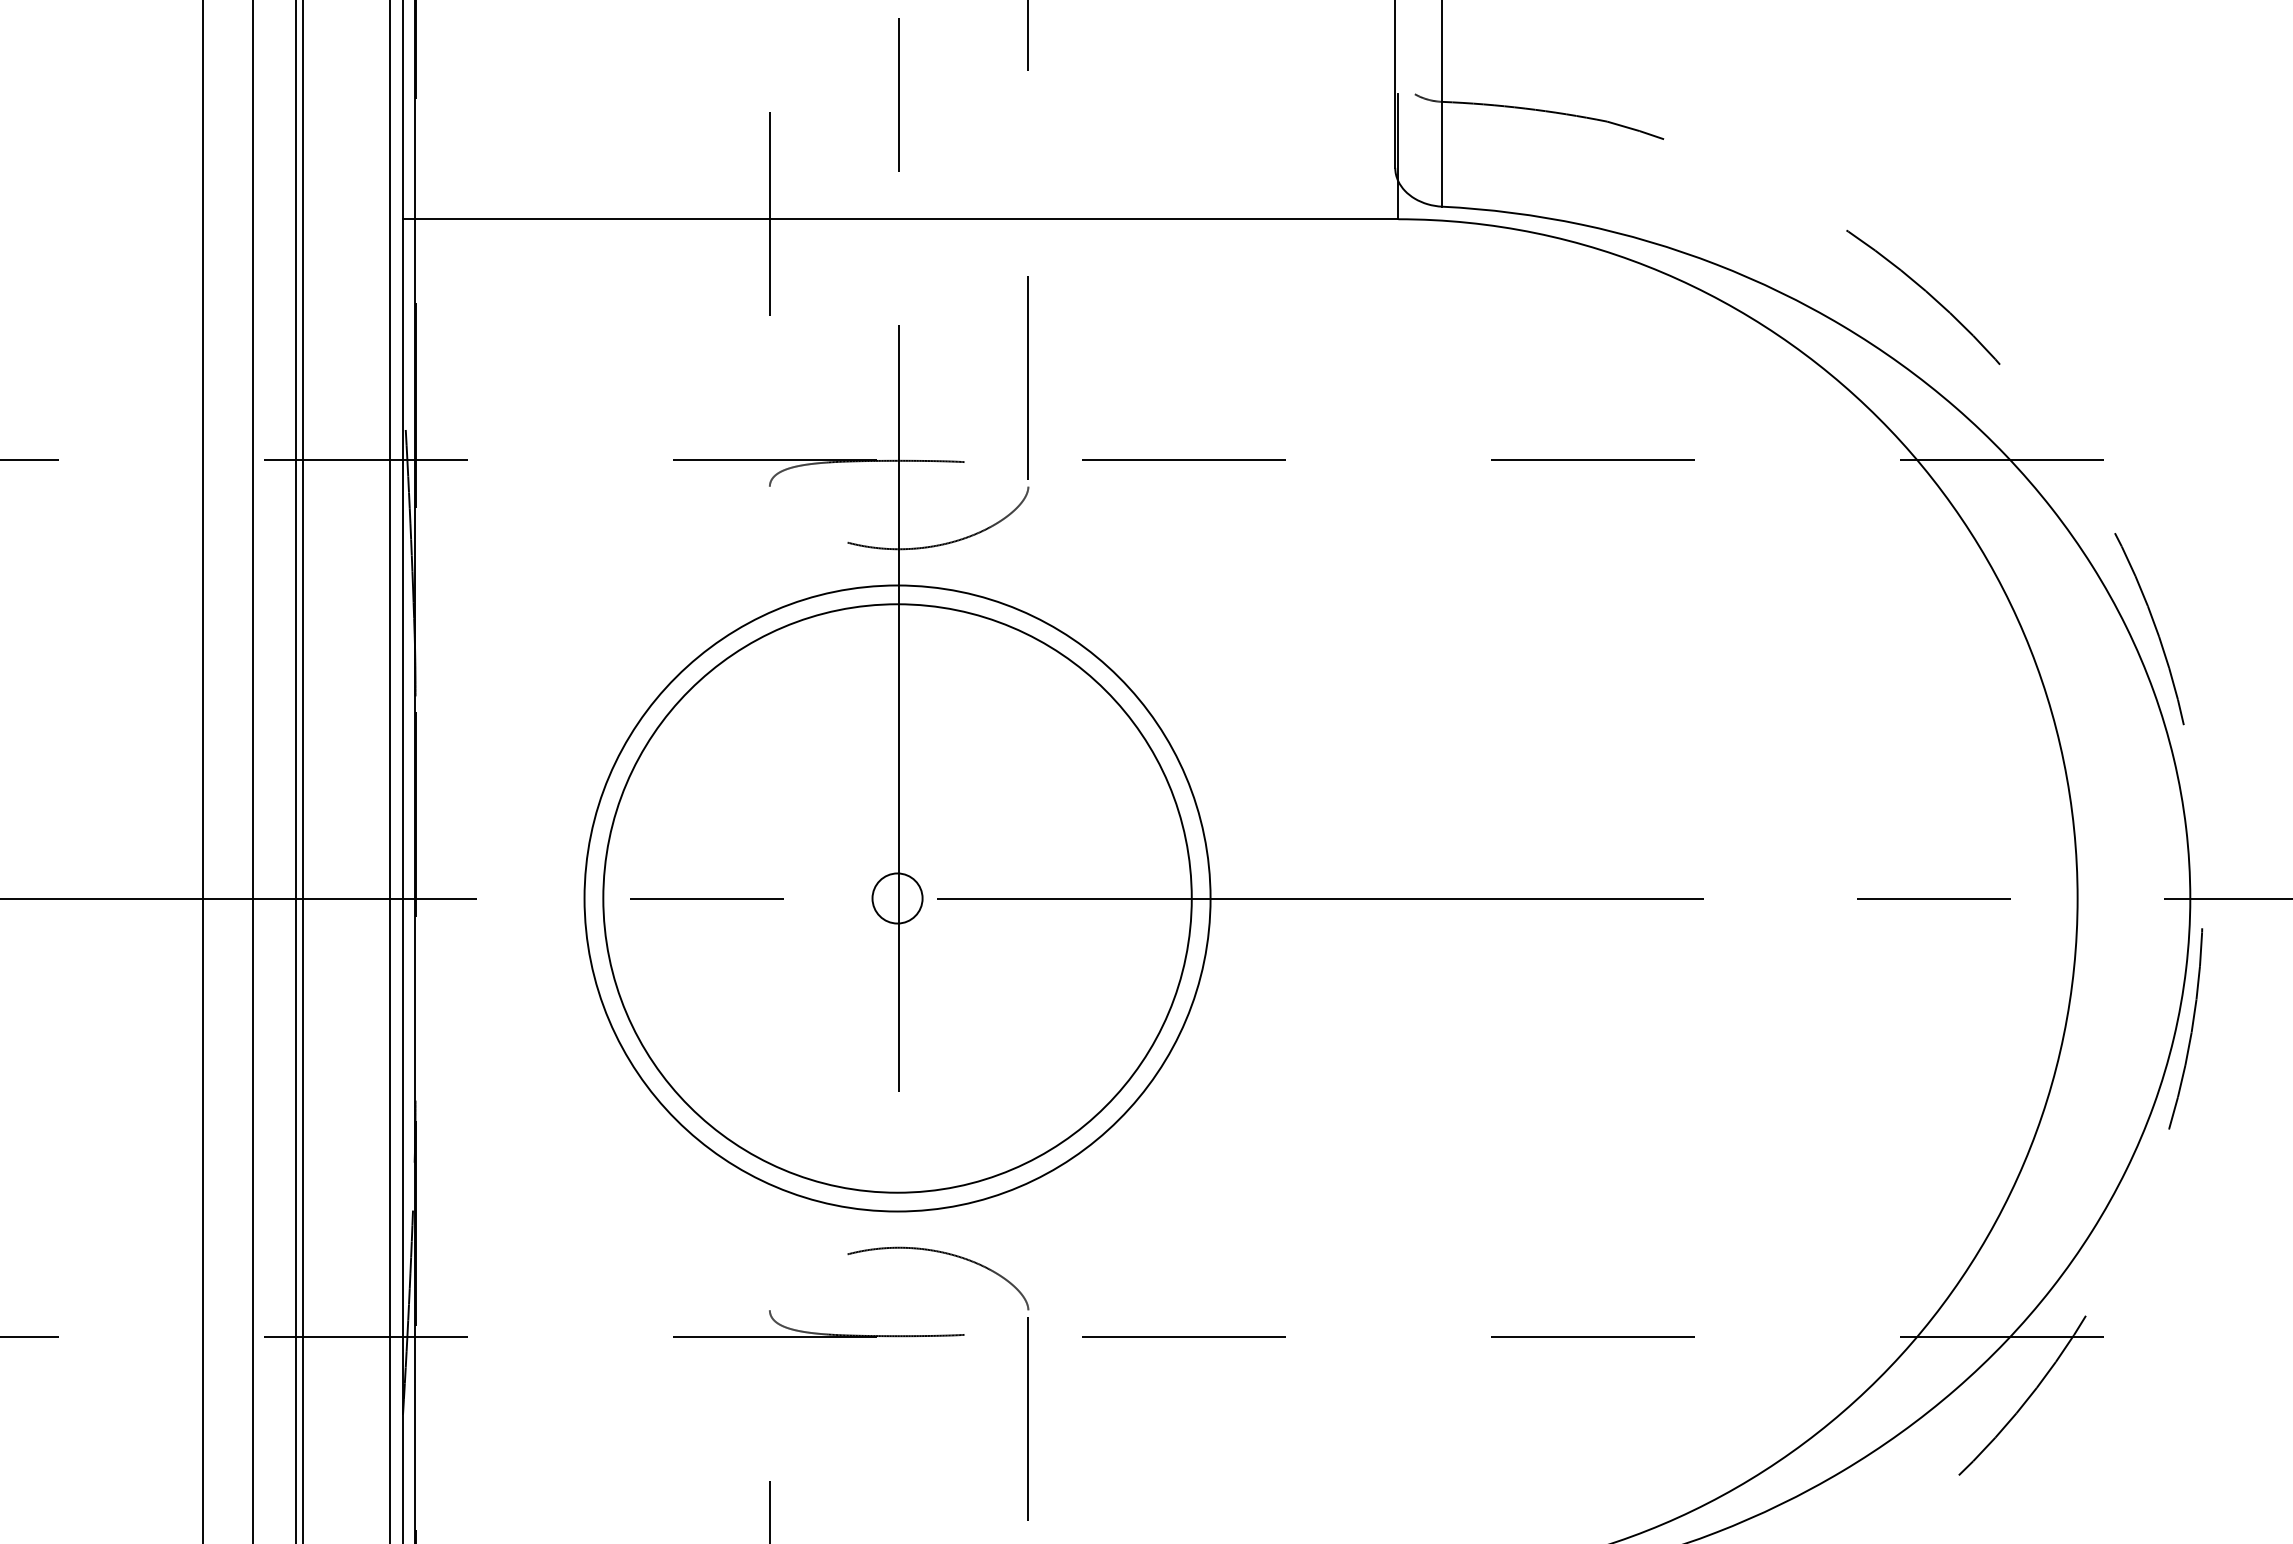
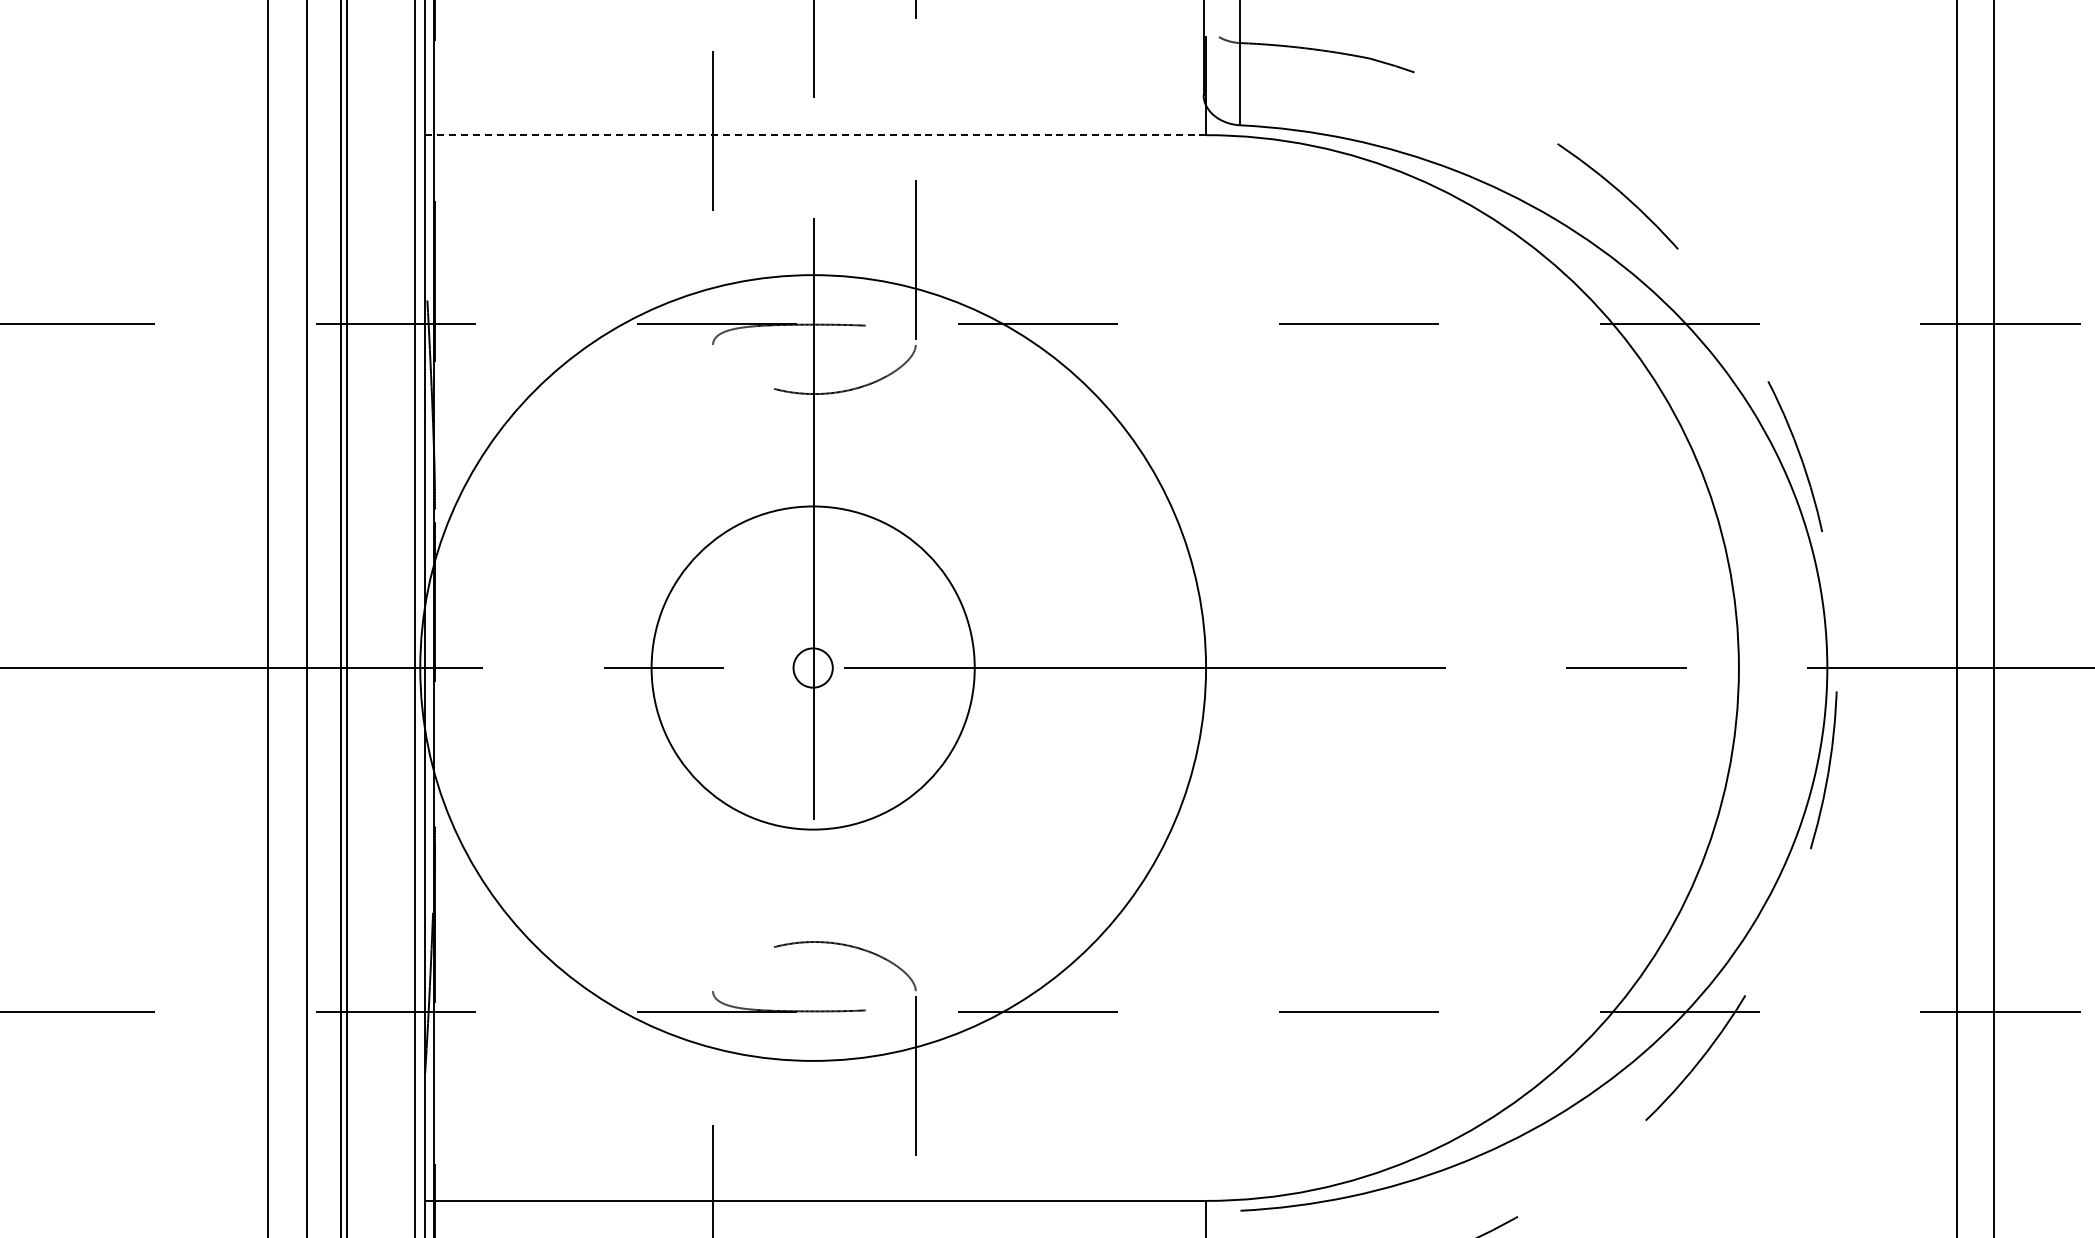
line: (901, 219) -> (816, 135), solid -> dashed
circle: (896, 897) -> (812, 667), size x1.6
circle: (897, 897) -> (813, 667), size x0.7

